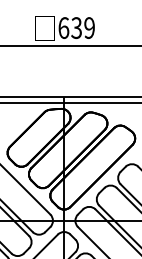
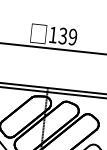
text: (63, 28) -> (52, 35), 639 -> 139

